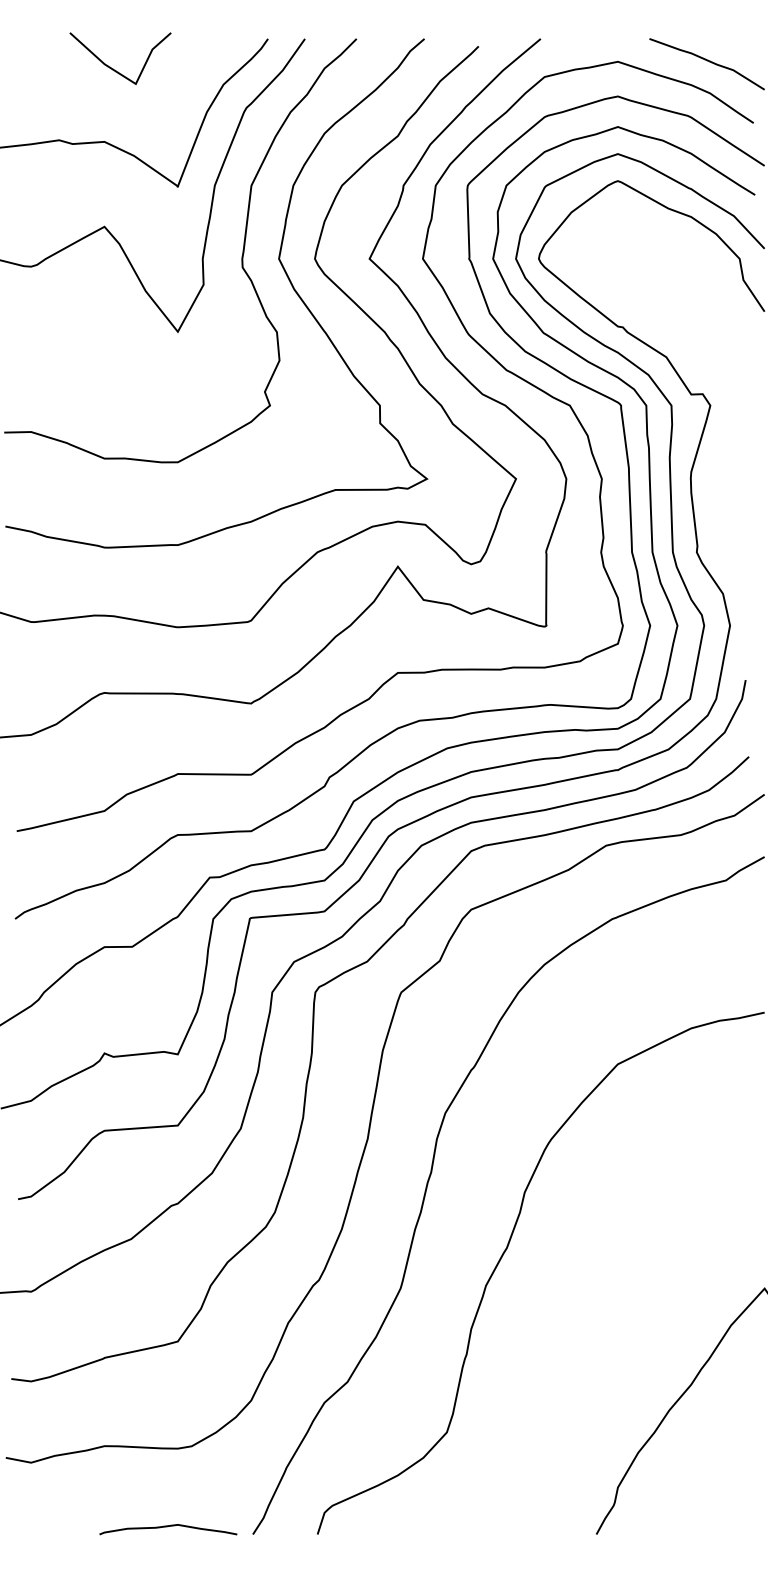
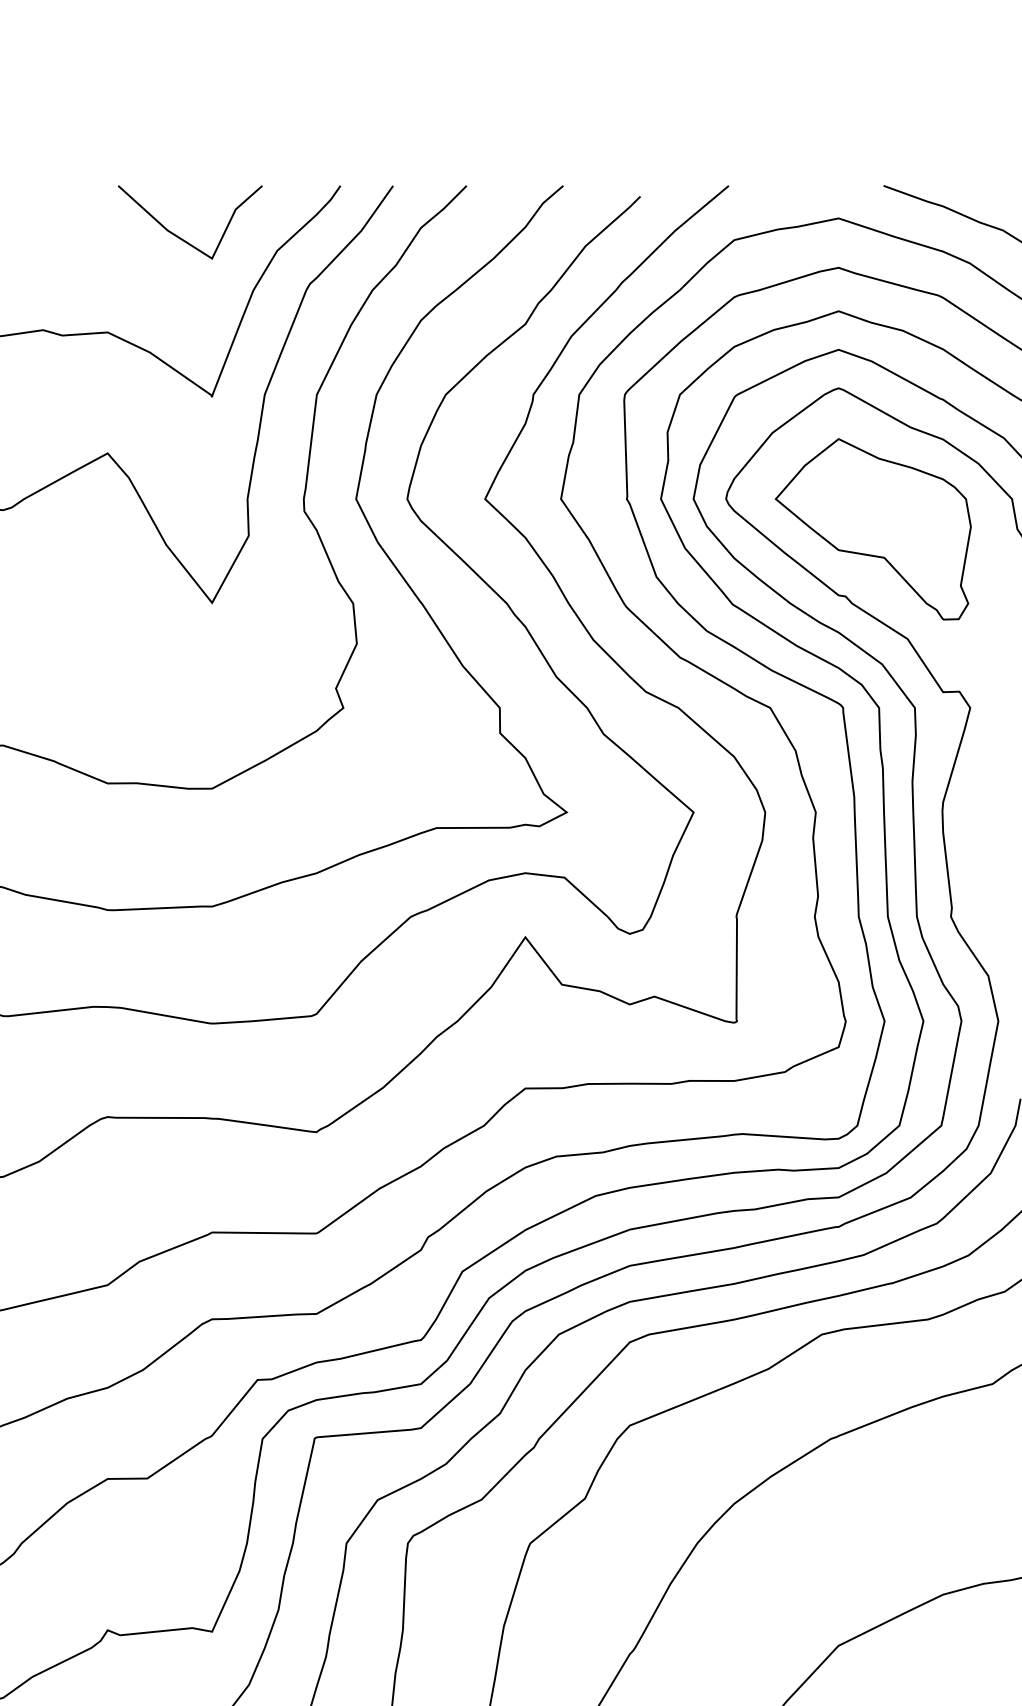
line: (113, 68) -> (180, 236), moved
part: (641, 279) -> (872, 528), added

